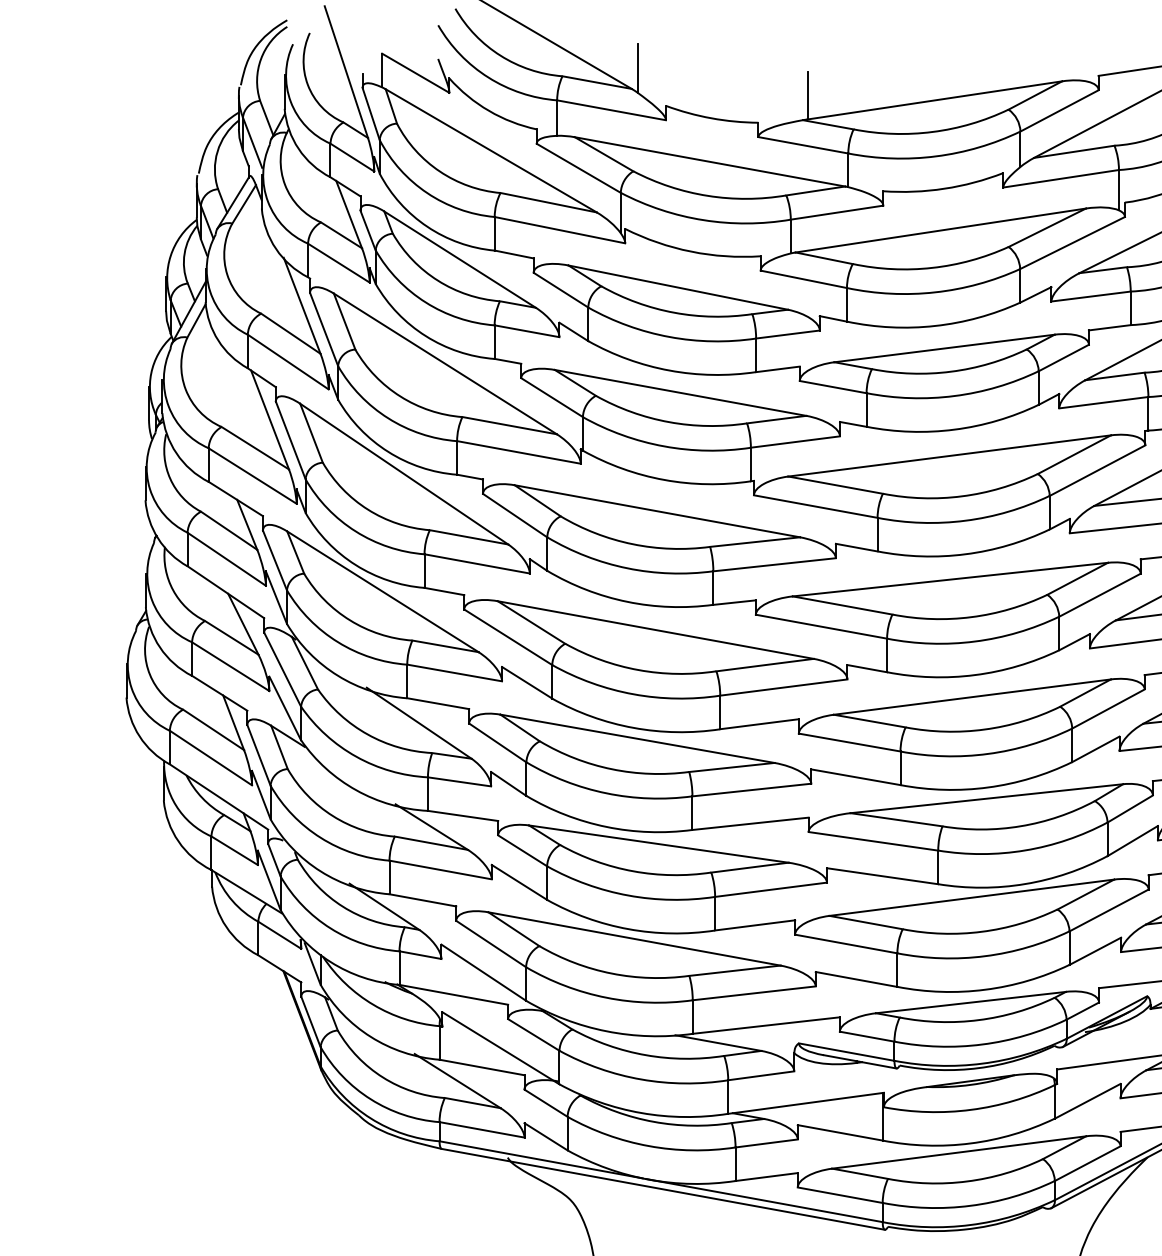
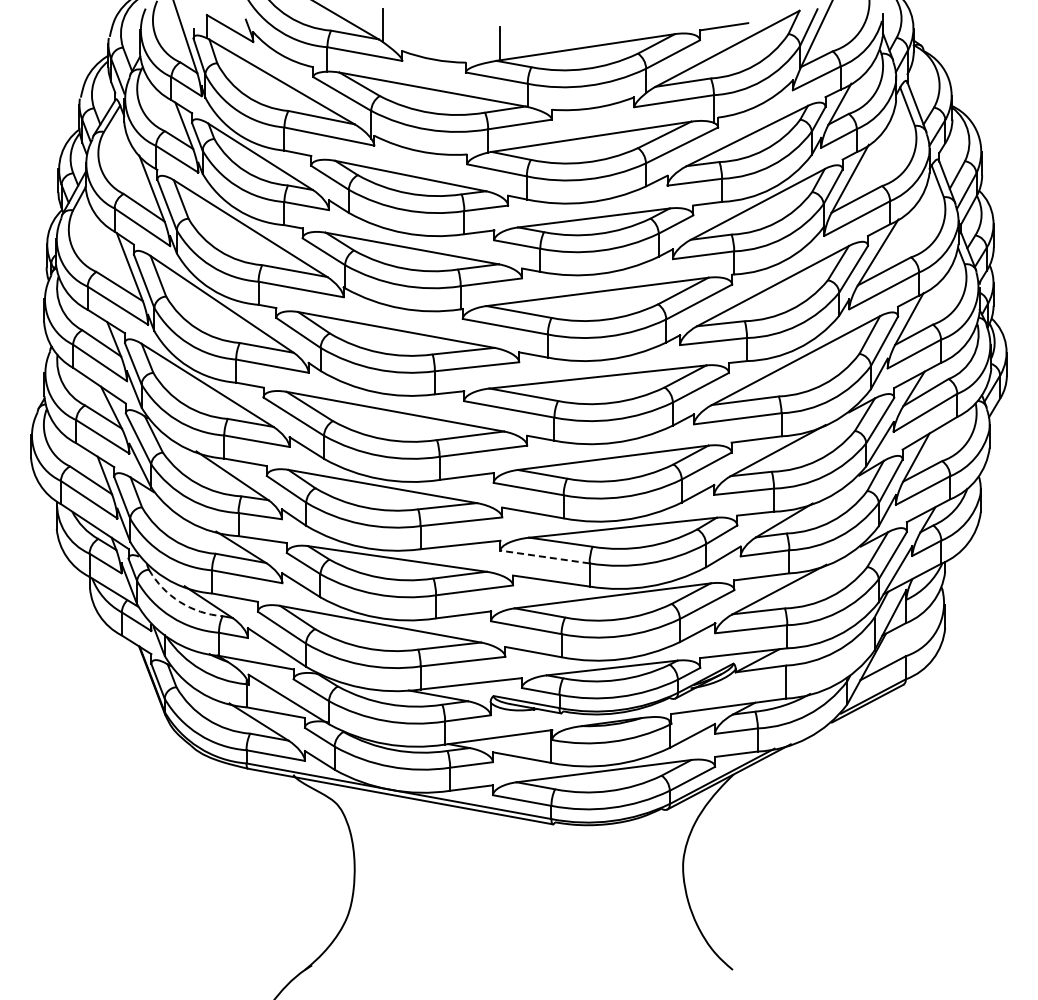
line: (872, 840) -> (544, 556), solid -> dashed
arc: (343, 907) -> (180, 602), solid -> dashed

